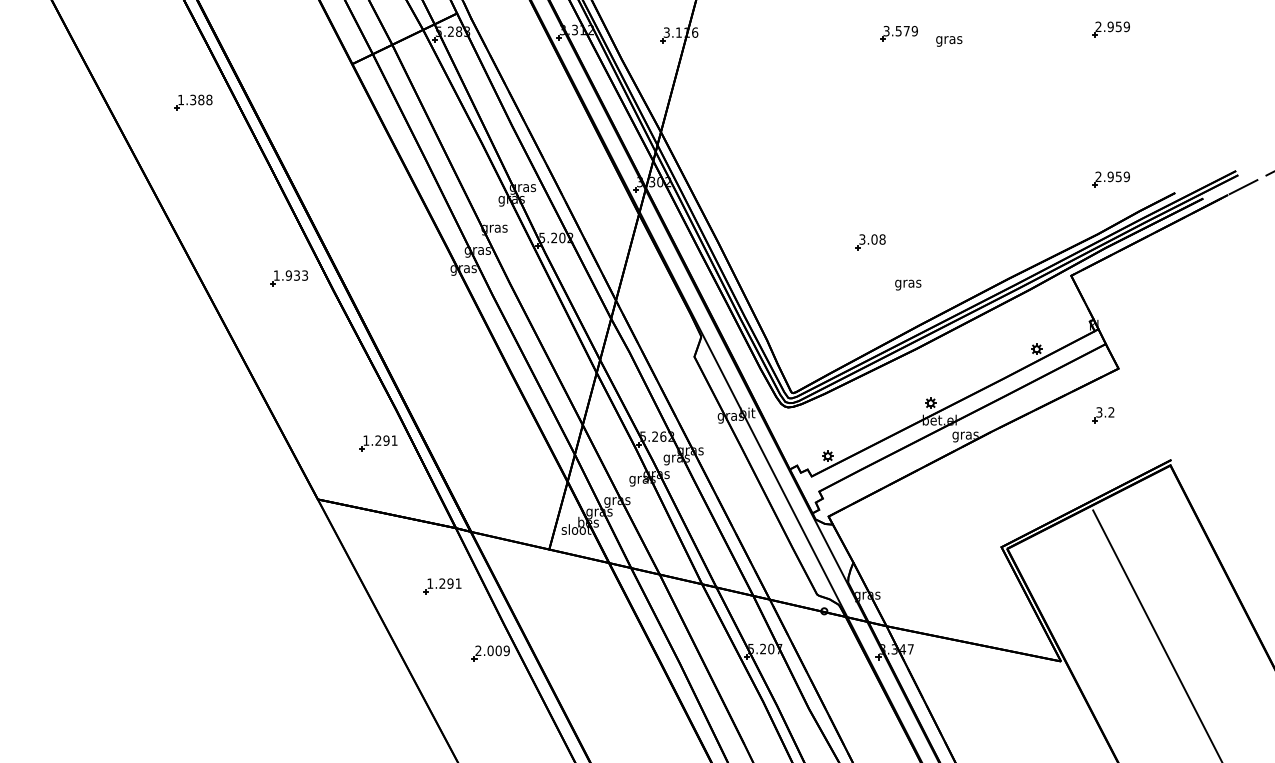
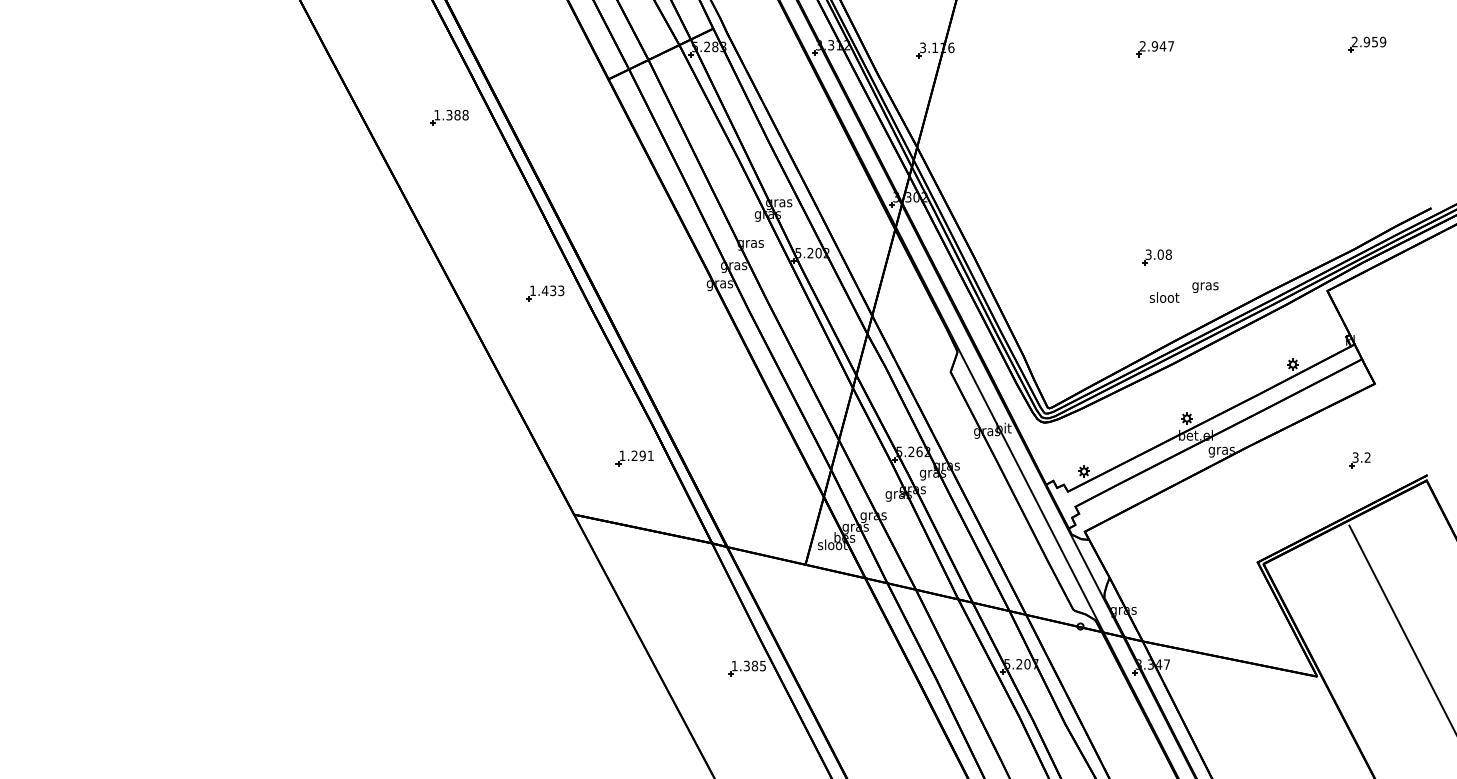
text: (900, 31) -> (1156, 46), 3.579 -> 2.947
text: (949, 41) -> (1205, 287), moved
part: (1111, 179) -> (1367, 194), removed
part: (870, 242) -> (1156, 257), moved
text: (288, 275) -> (544, 290), 1.933 -> 1.433
text: (908, 283) -> (1164, 298), gras -> sloot
part: (1103, 415) -> (1359, 460), moved
part: (442, 586) -> (698, 601), removed
text: (492, 650) -> (748, 665), 2.009 -> 1.385

